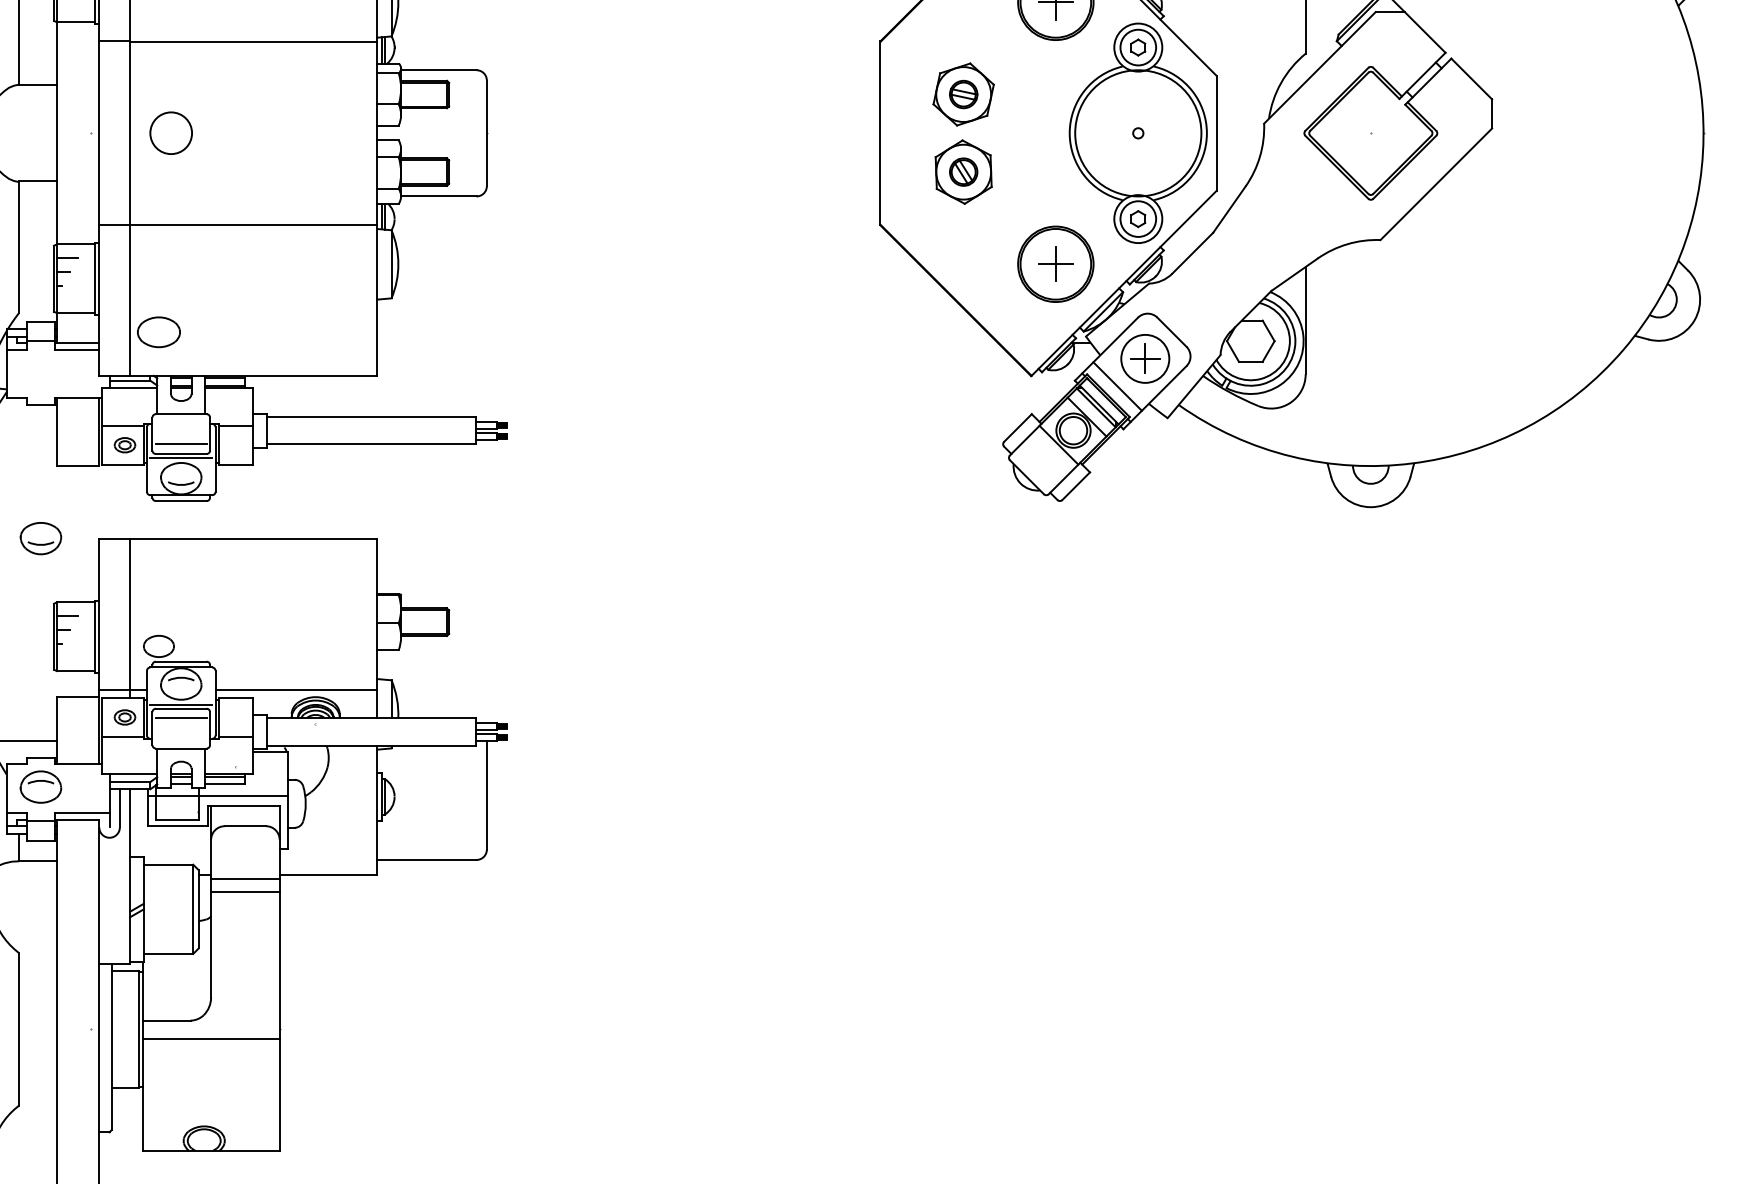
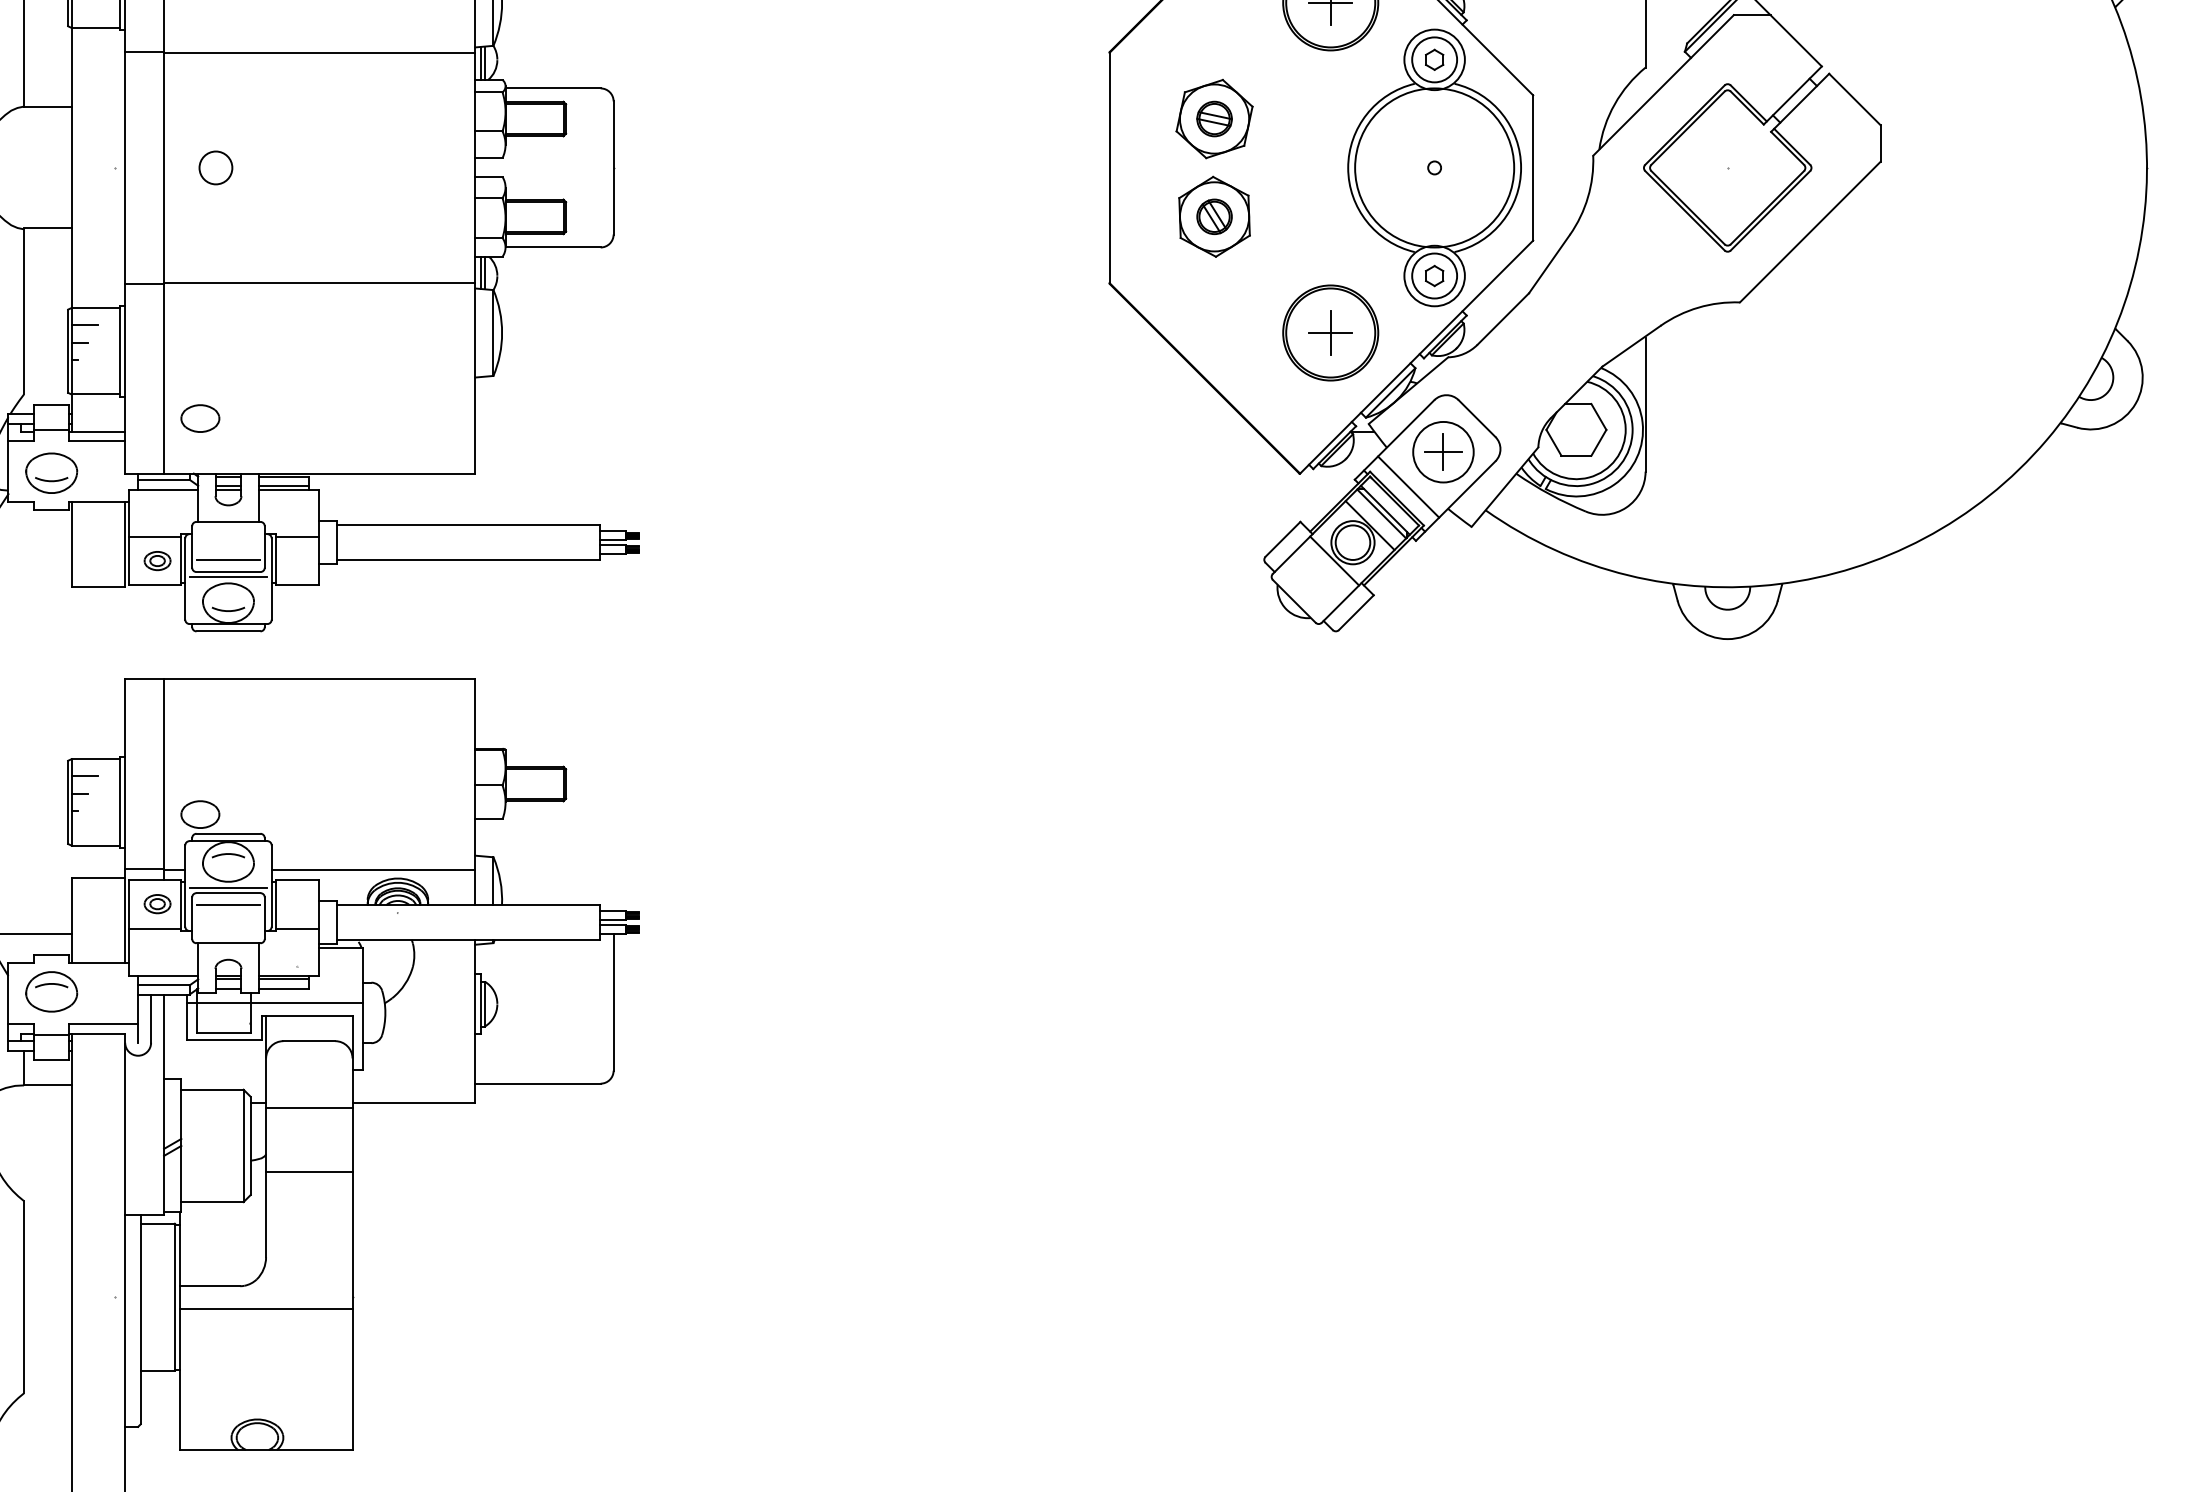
circle: (171, 133) -> (216, 168), size x0.62
part: (158, 331) -> (199, 417), size x0.71
part: (40, 538) -> (51, 473), moved
line: (245, 891) -> (309, 1171), moved

